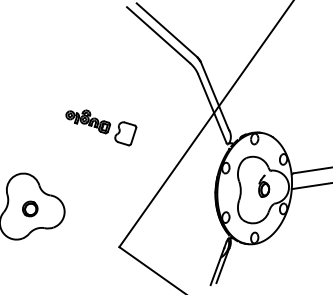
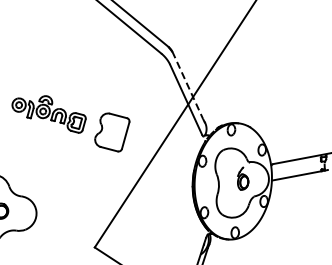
line: (214, 94) -> (187, 85), solid -> dashed
part: (101, 127) -> (71, 123), size x1.6

